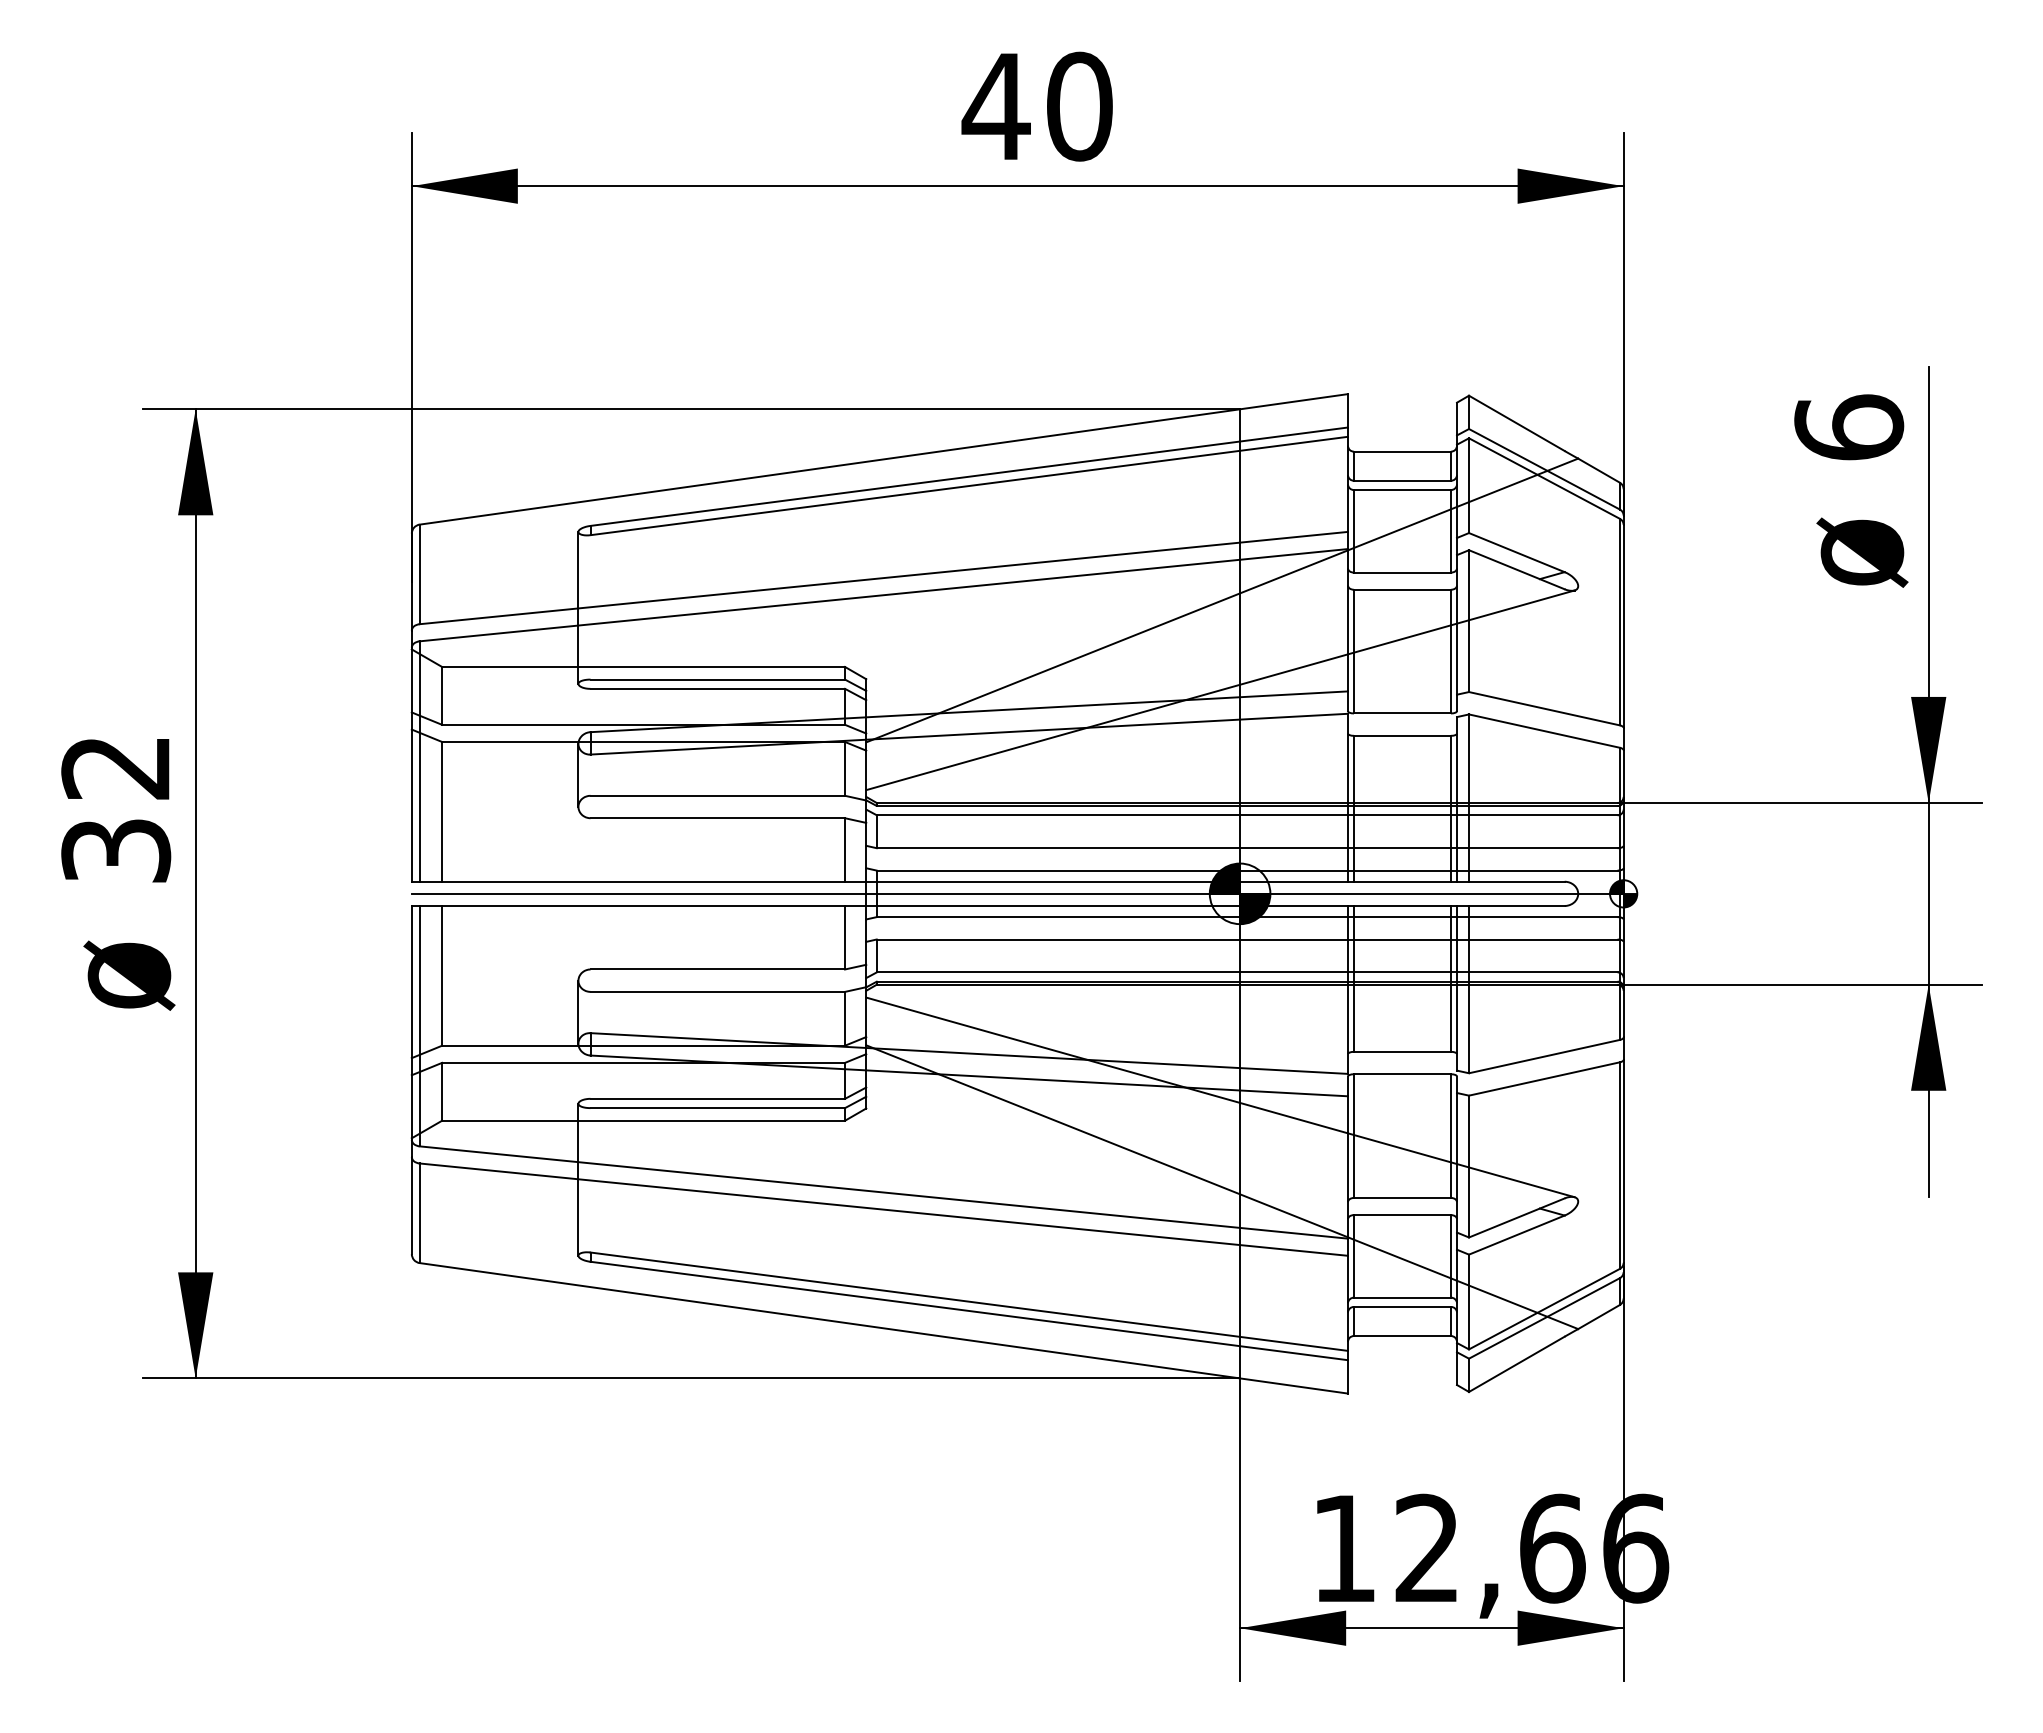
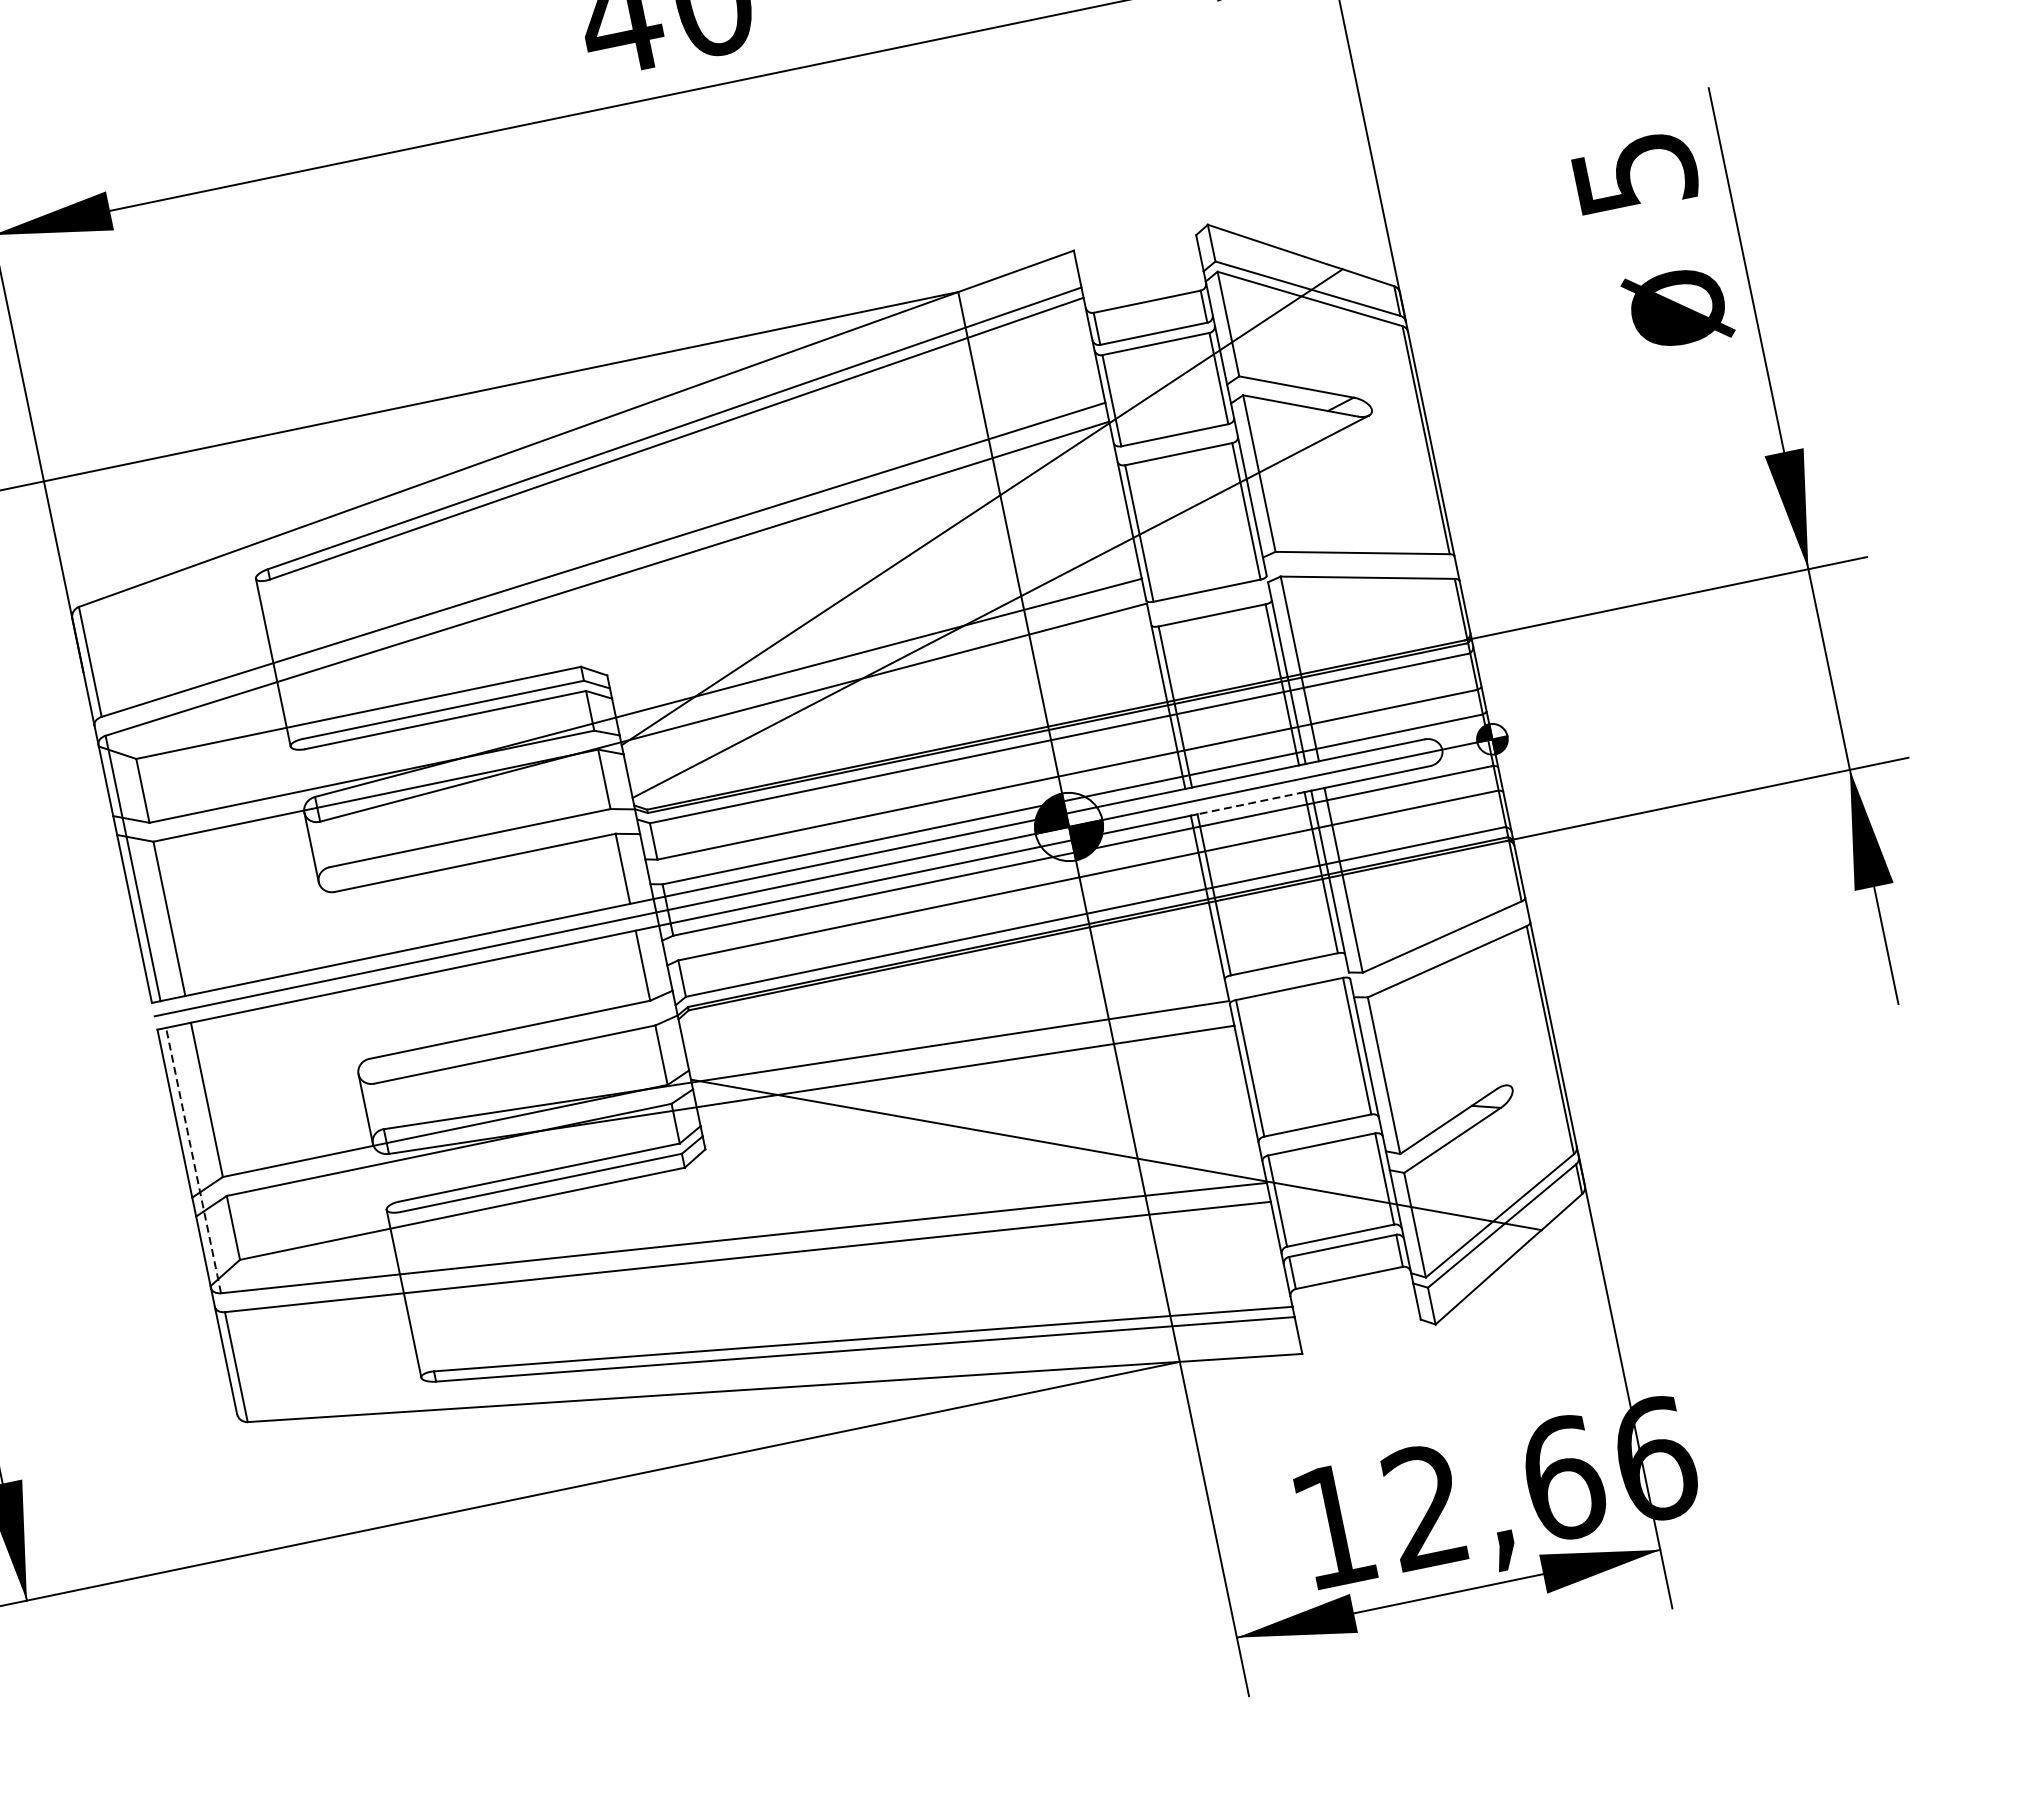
text: (1849, 427) -> (1635, 172), 6 -> 5
line: (1401, 905) -> (1249, 802), solid -> dashed
line: (419, 1025) -> (193, 1159), solid -> dashed
line: (1220, 1097) -> (1093, 1056), removed

